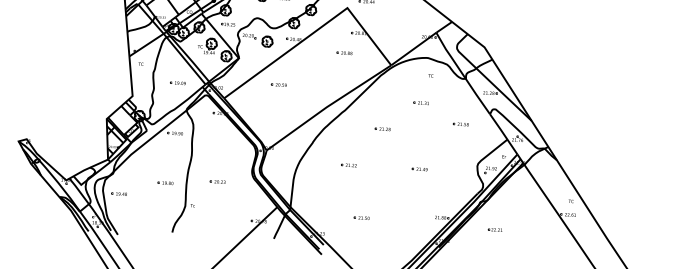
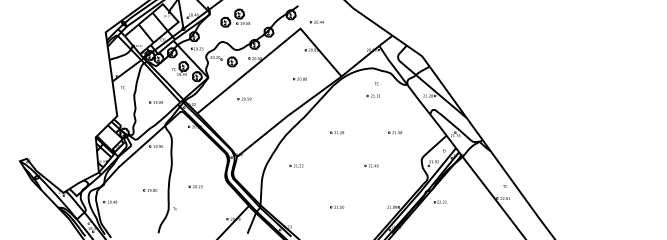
part: (343, 52) -> (299, 78), moved
part: (421, 102) -> (373, 95), moved
part: (461, 124) -> (395, 132), moved
part: (348, 164) -> (296, 165), moved
part: (362, 217) -> (337, 206), moved
part: (494, 229) -> (439, 201), moved

